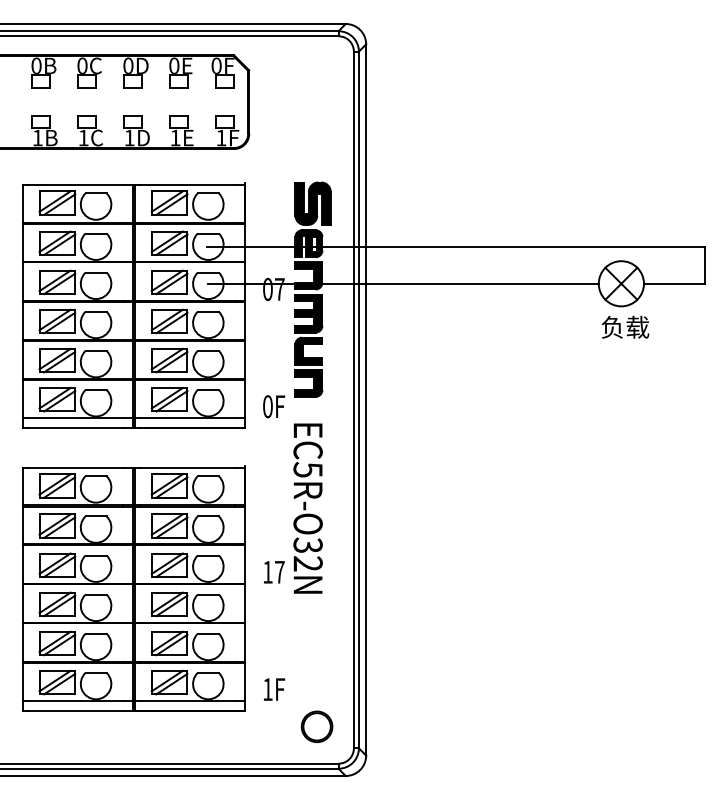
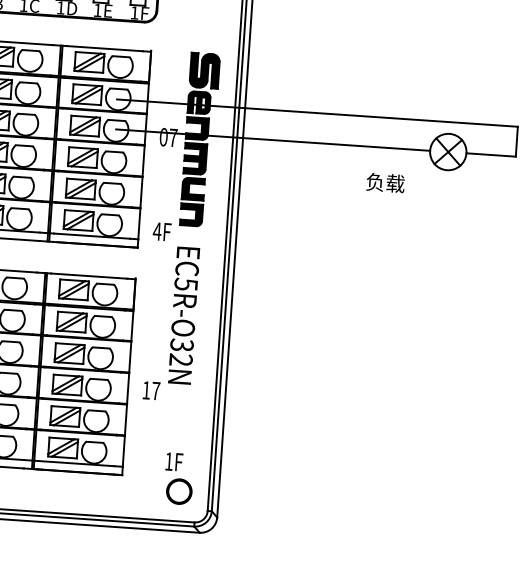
text: (625, 326) -> (385, 182), moved
text: (267, 406) -> (157, 231), 0F -> 4F
text: (274, 572) -> (151, 390), moved
text: (274, 689) -> (174, 461), moved

